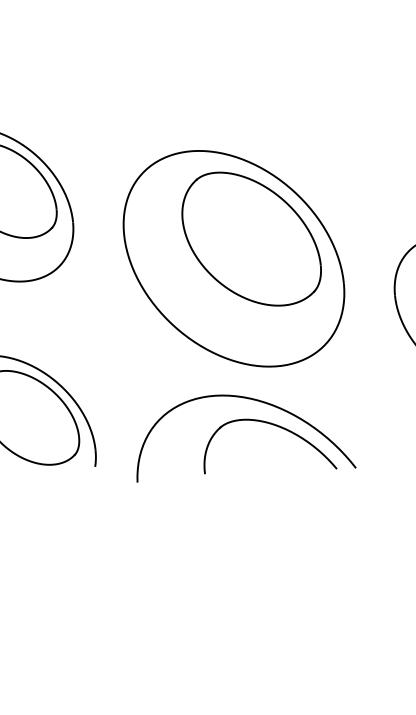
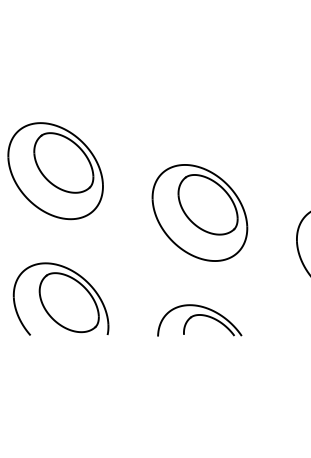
part: (233, 258) -> (199, 212), size x0.71
part: (243, 434) -> (199, 320), size x0.62

